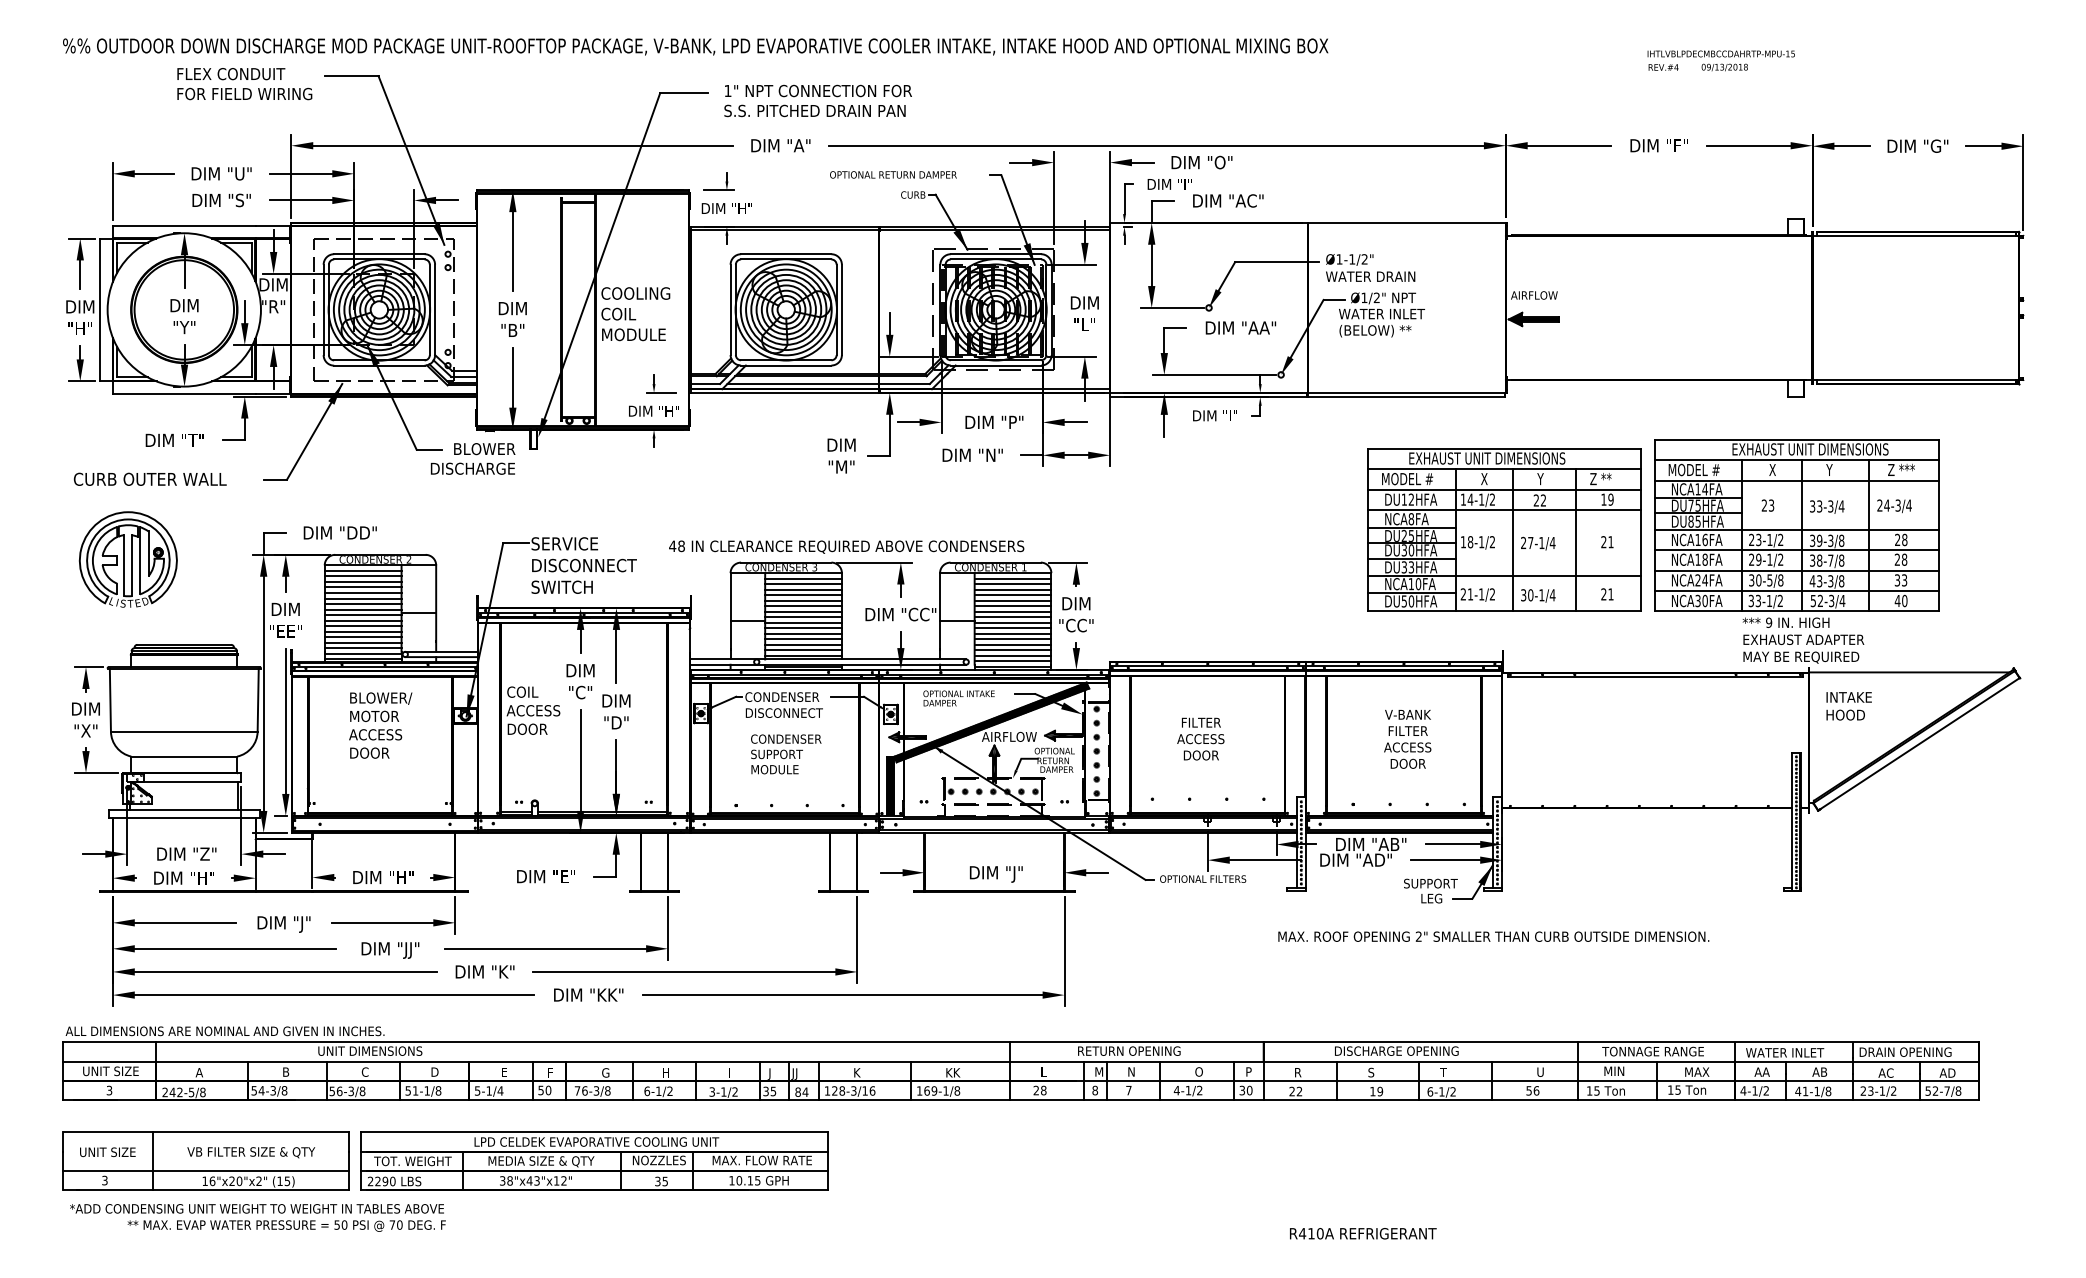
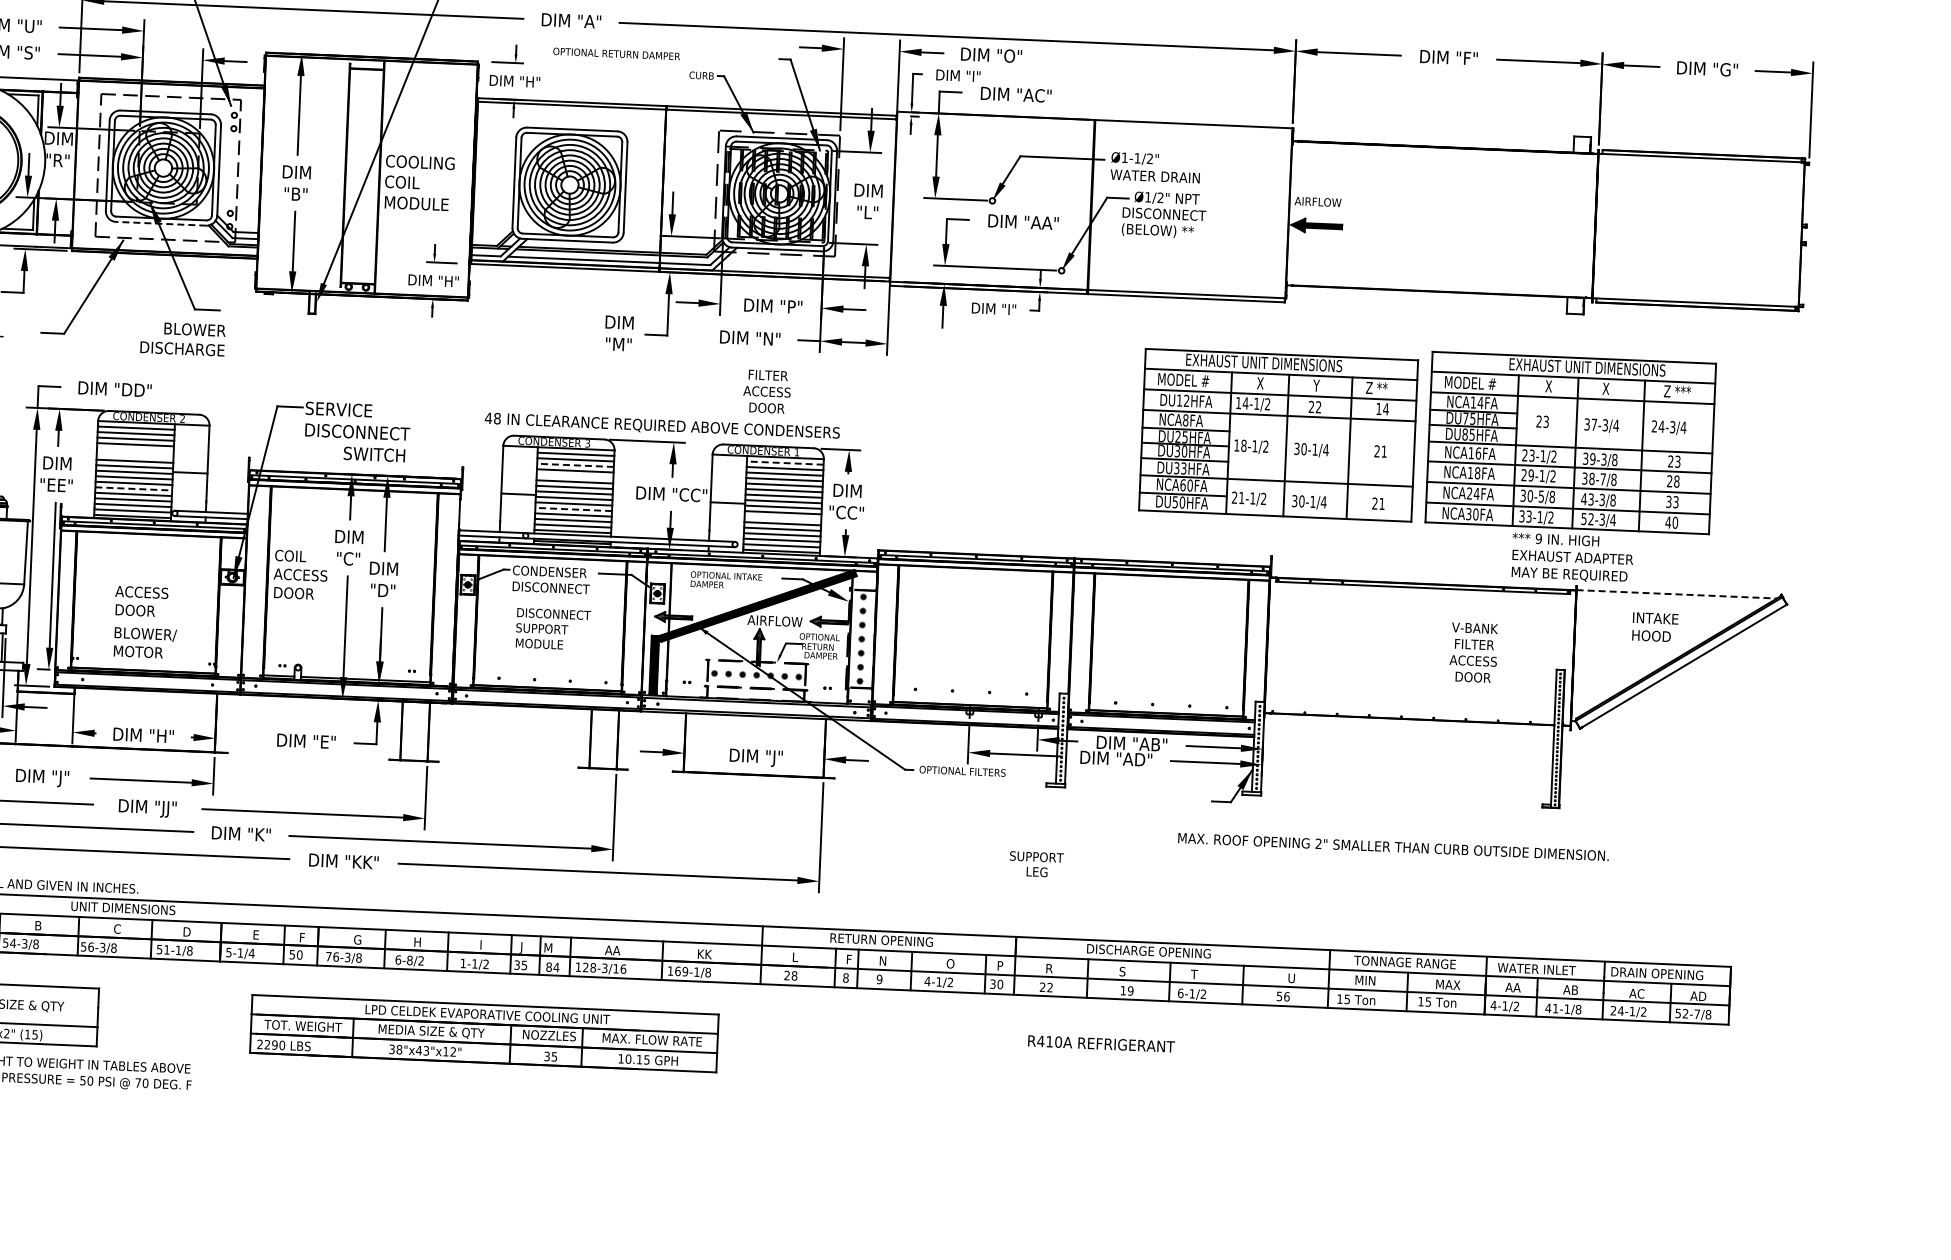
text: (893, 174) -> (616, 53), moved
text: (1382, 313) -> (1165, 213), WATER INLET -> DISCONNECT
line: (378, 365) -> (160, 223), solid -> dashed
text: (473, 458) -> (183, 338), moved
text: (1829, 469) -> (1605, 388), Y -> X
text: (1610, 499) -> (1385, 409), 19 -> 14
text: (1819, 506) -> (1594, 424), 33-3/4 -> 37-3/4
text: (1904, 540) -> (1677, 462), 28 -> 23
text: (1527, 542) -> (1300, 448), 27-1/4 -> 30-1/4
text: (846, 546) -> (662, 425), moved
line: (1012, 578) -> (784, 462), solid -> dashed
text: (1411, 584) -> (1183, 485), NCA10FA -> NCA60FA
text: (561, 586) -> (373, 453), moved
line: (803, 589) -> (575, 465), solid -> dashed
line: (362, 593) -> (134, 450), removed
line: (362, 598) -> (134, 455), removed
line: (803, 600) -> (575, 476), removed
line: (363, 631) -> (134, 488), solid -> dashed
line: (803, 633) -> (573, 509), solid -> dashed
line: (1012, 633) -> (782, 517), removed
line: (1909, 672) -> (1677, 594), solid -> dashed
text: (381, 706) -> (145, 642), moved
text: (1848, 706) -> (1654, 627), moved
text: (788, 738) -> (554, 613), CONDENSER -> DISCONNECT
text: (1200, 738) -> (766, 391), moved
text: (1407, 739) -> (1473, 652), moved
text: (1430, 890) -> (1036, 863), moved
text: (1493, 936) -> (1393, 846), moved
text: (1099, 1071) -> (851, 959), M -> F
text: (860, 1072) -> (612, 950), K -> AA
text: (795, 1073) -> (547, 948), JJ -> M
text: (1128, 1090) -> (879, 979), 7 -> 9
text: (1870, 1090) -> (1620, 1010), 23-1/2 -> 24-1/2
text: (658, 1091) -> (409, 960), 6-1/2 -> 6-8/2
text: (711, 1091) -> (462, 962), 3-1/2 -> 1-1/2
part: (594, 1160) -> (484, 1032), moved
text: (1363, 1233) -> (1101, 1043), moved

